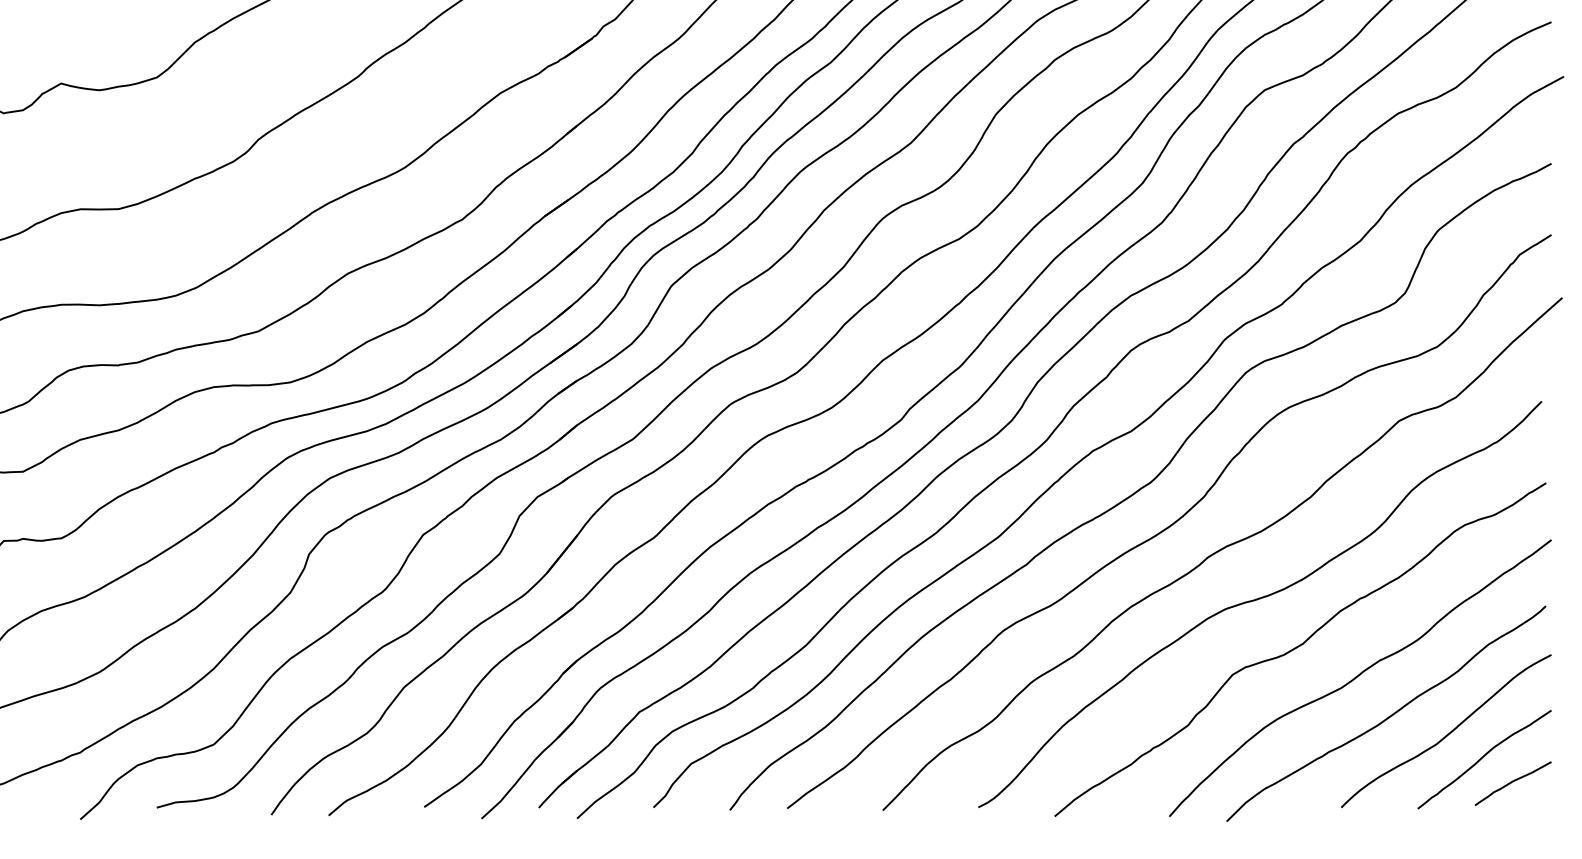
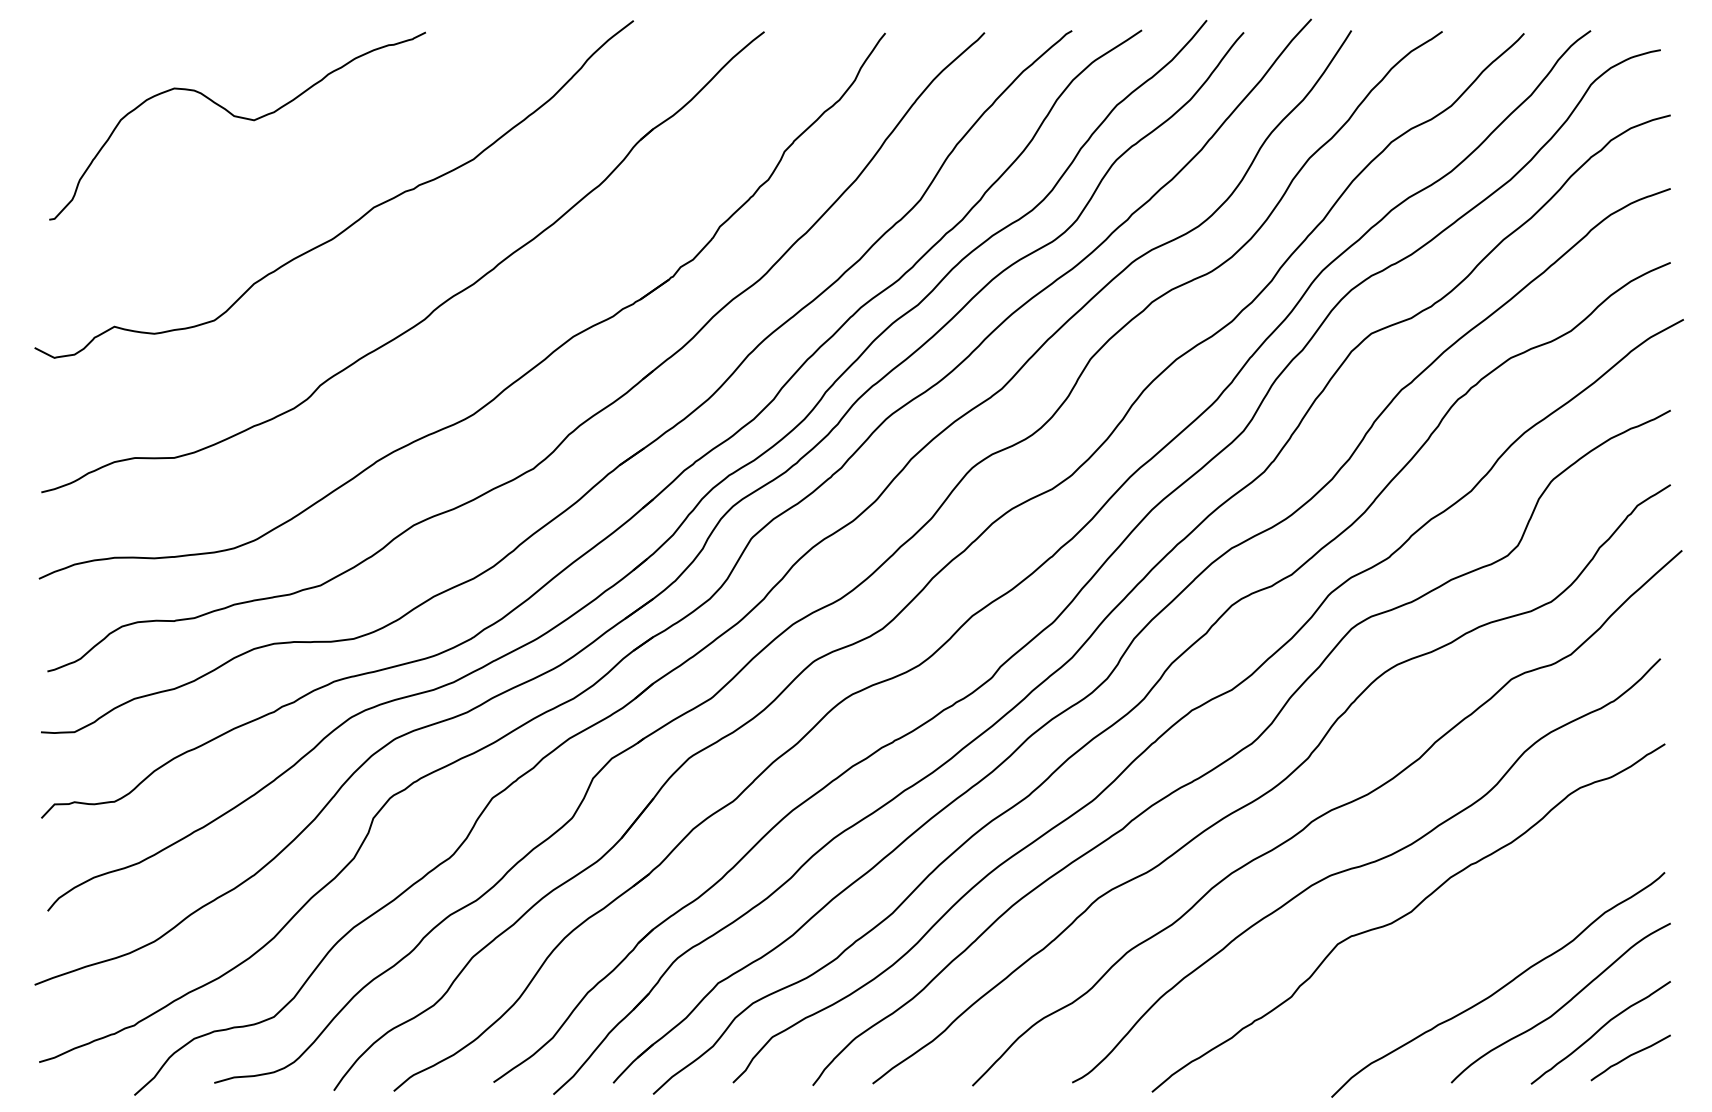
curve: (1358, 677) -> (1469, 946), removed

